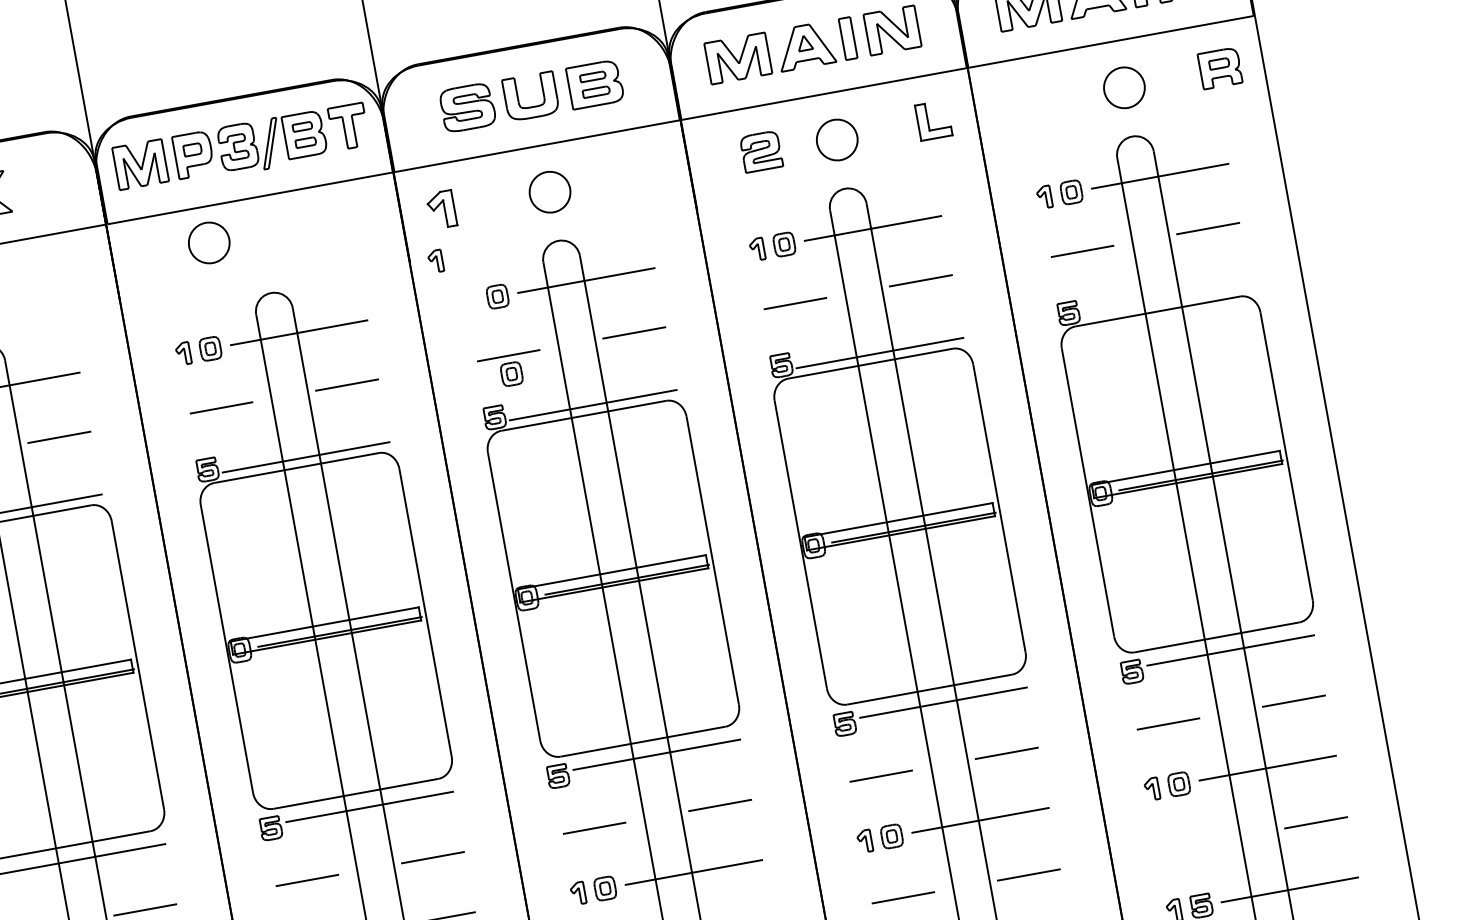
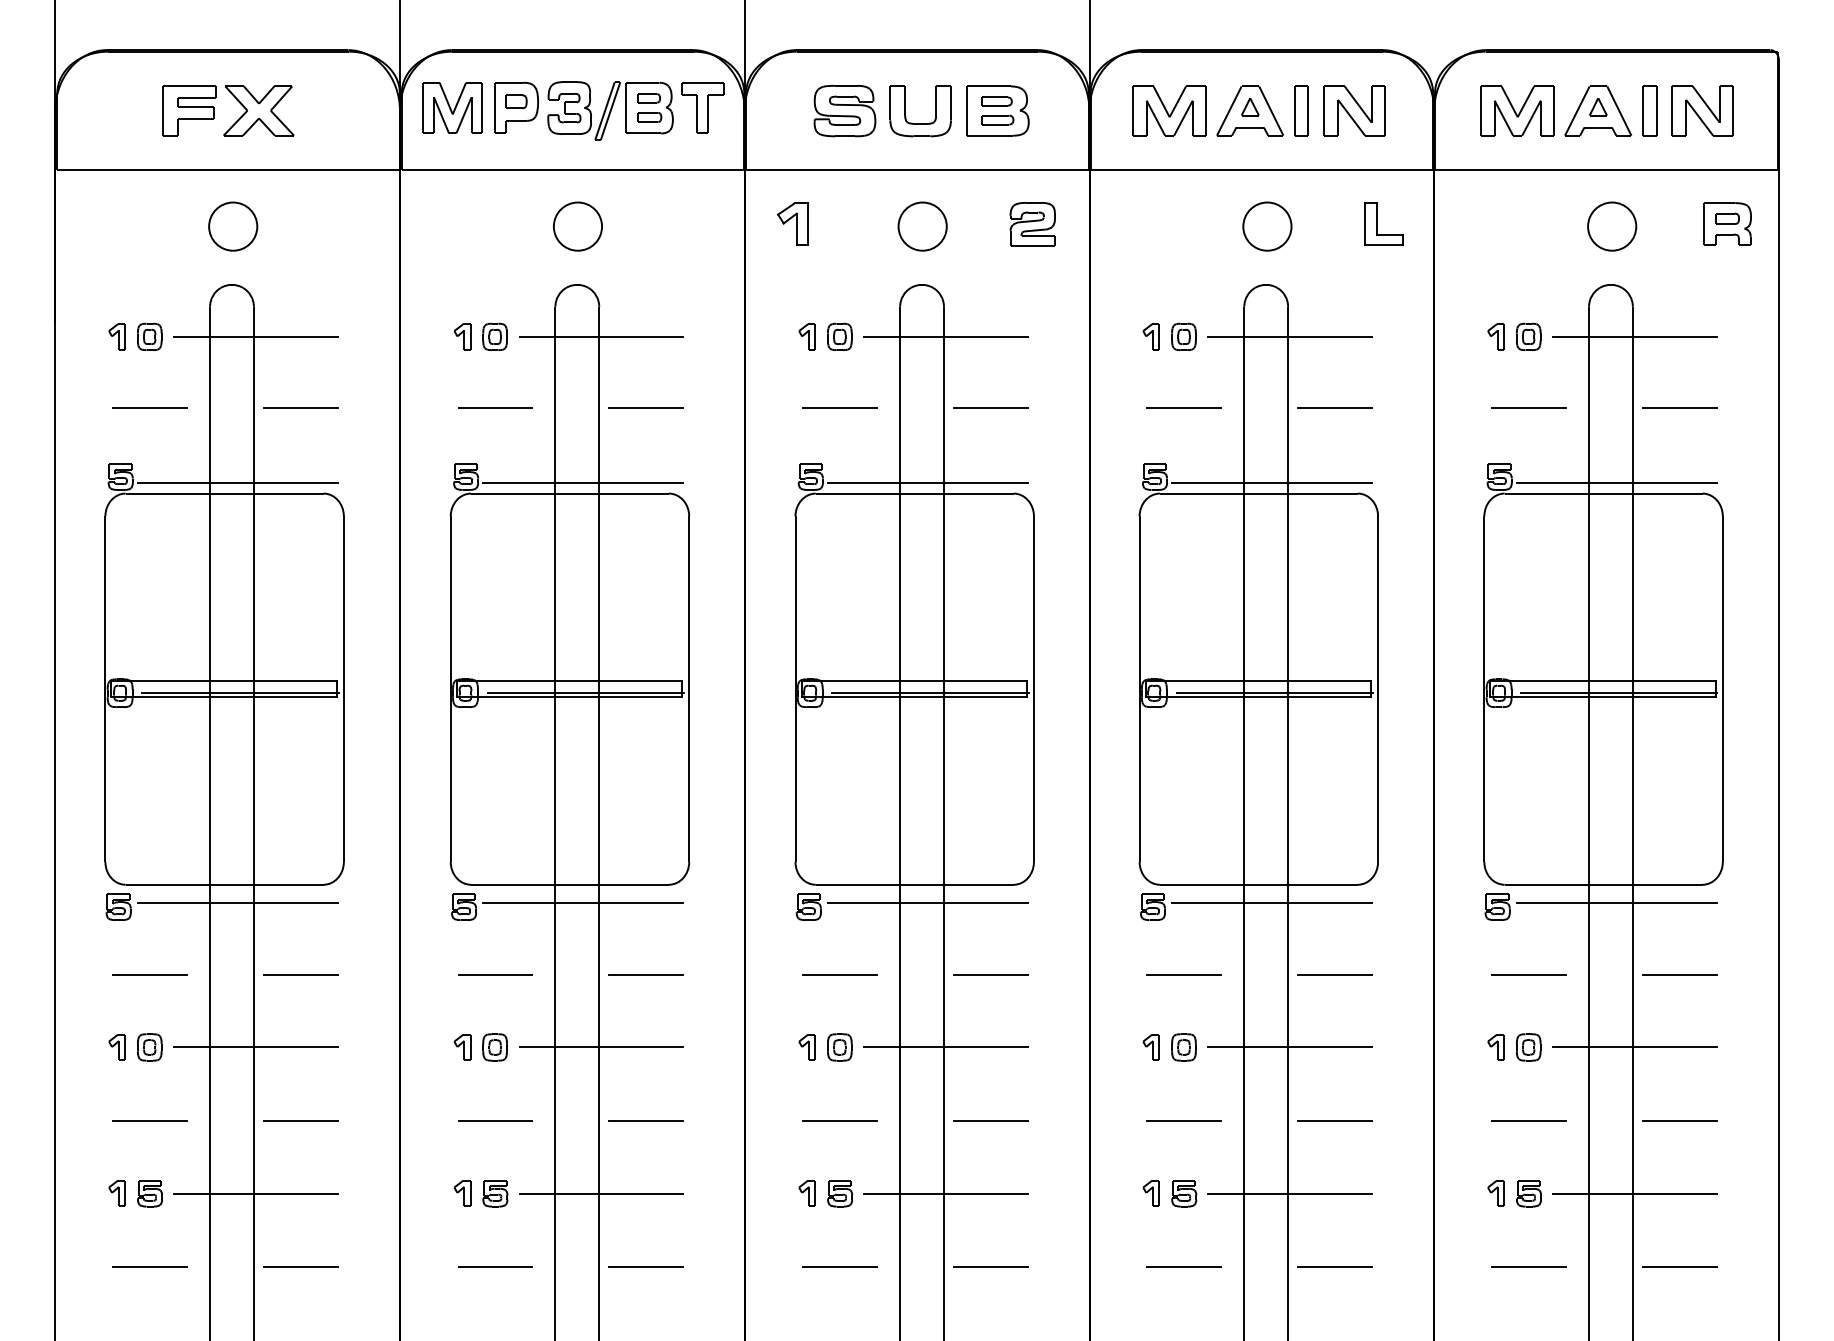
part: (761, 152) -> (1032, 224), moved
part: (208, 242) -> (577, 226), moved
part: (435, 261) -> (806, 336), moved
line: (1166, 301) -> (1616, 483), added
part: (511, 373) -> (839, 429), removed
line: (1190, 845) -> (1528, 1121), added

